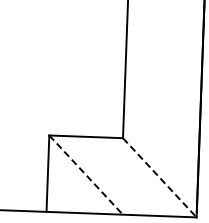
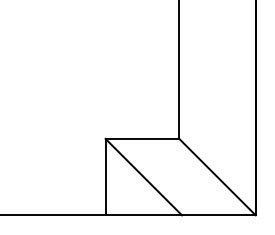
line: (86, 175) -> (144, 177), dashed -> solid
line: (159, 178) -> (217, 177), dashed -> solid

